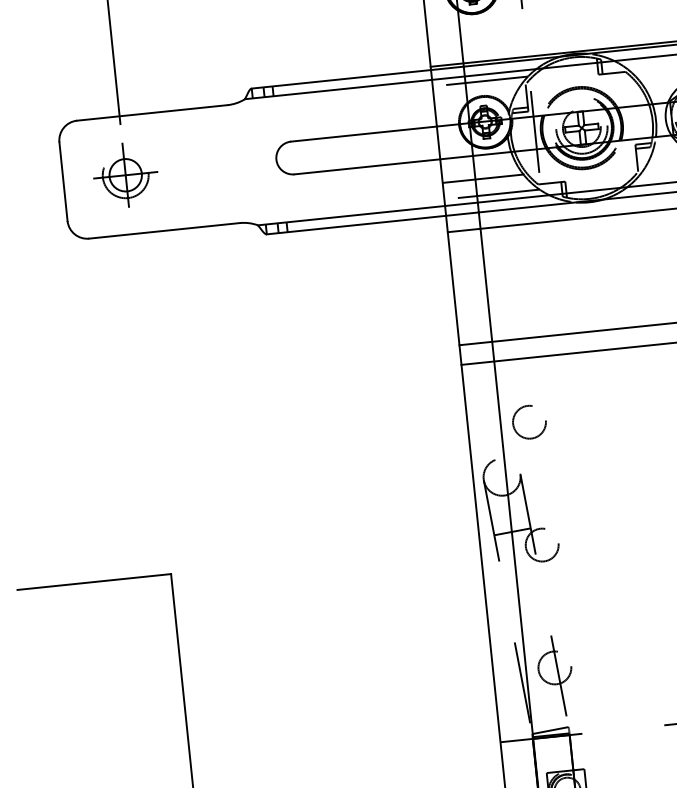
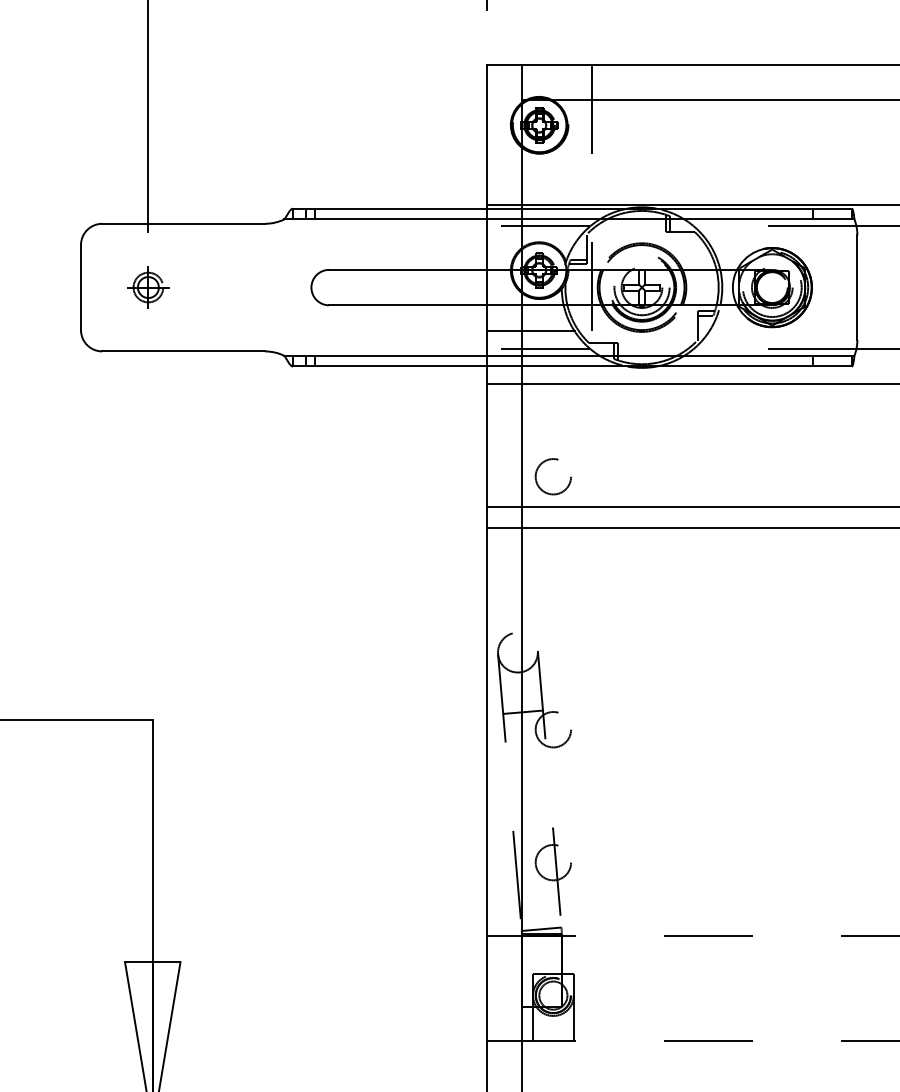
part: (125, 175) -> (148, 287), size x0.6
circle: (528, 422) -> (552, 476), moved

